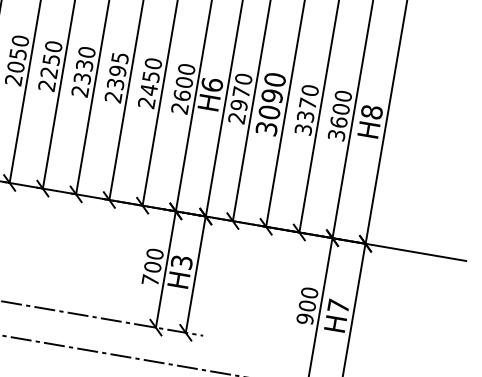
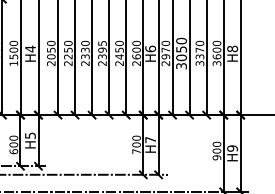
text: (272, 96) -> (181, 49), 3090 -> 3050
text: (181, 263) -> (150, 140), H3 -> H7
text: (338, 306) -> (232, 148), H7 -> H9

